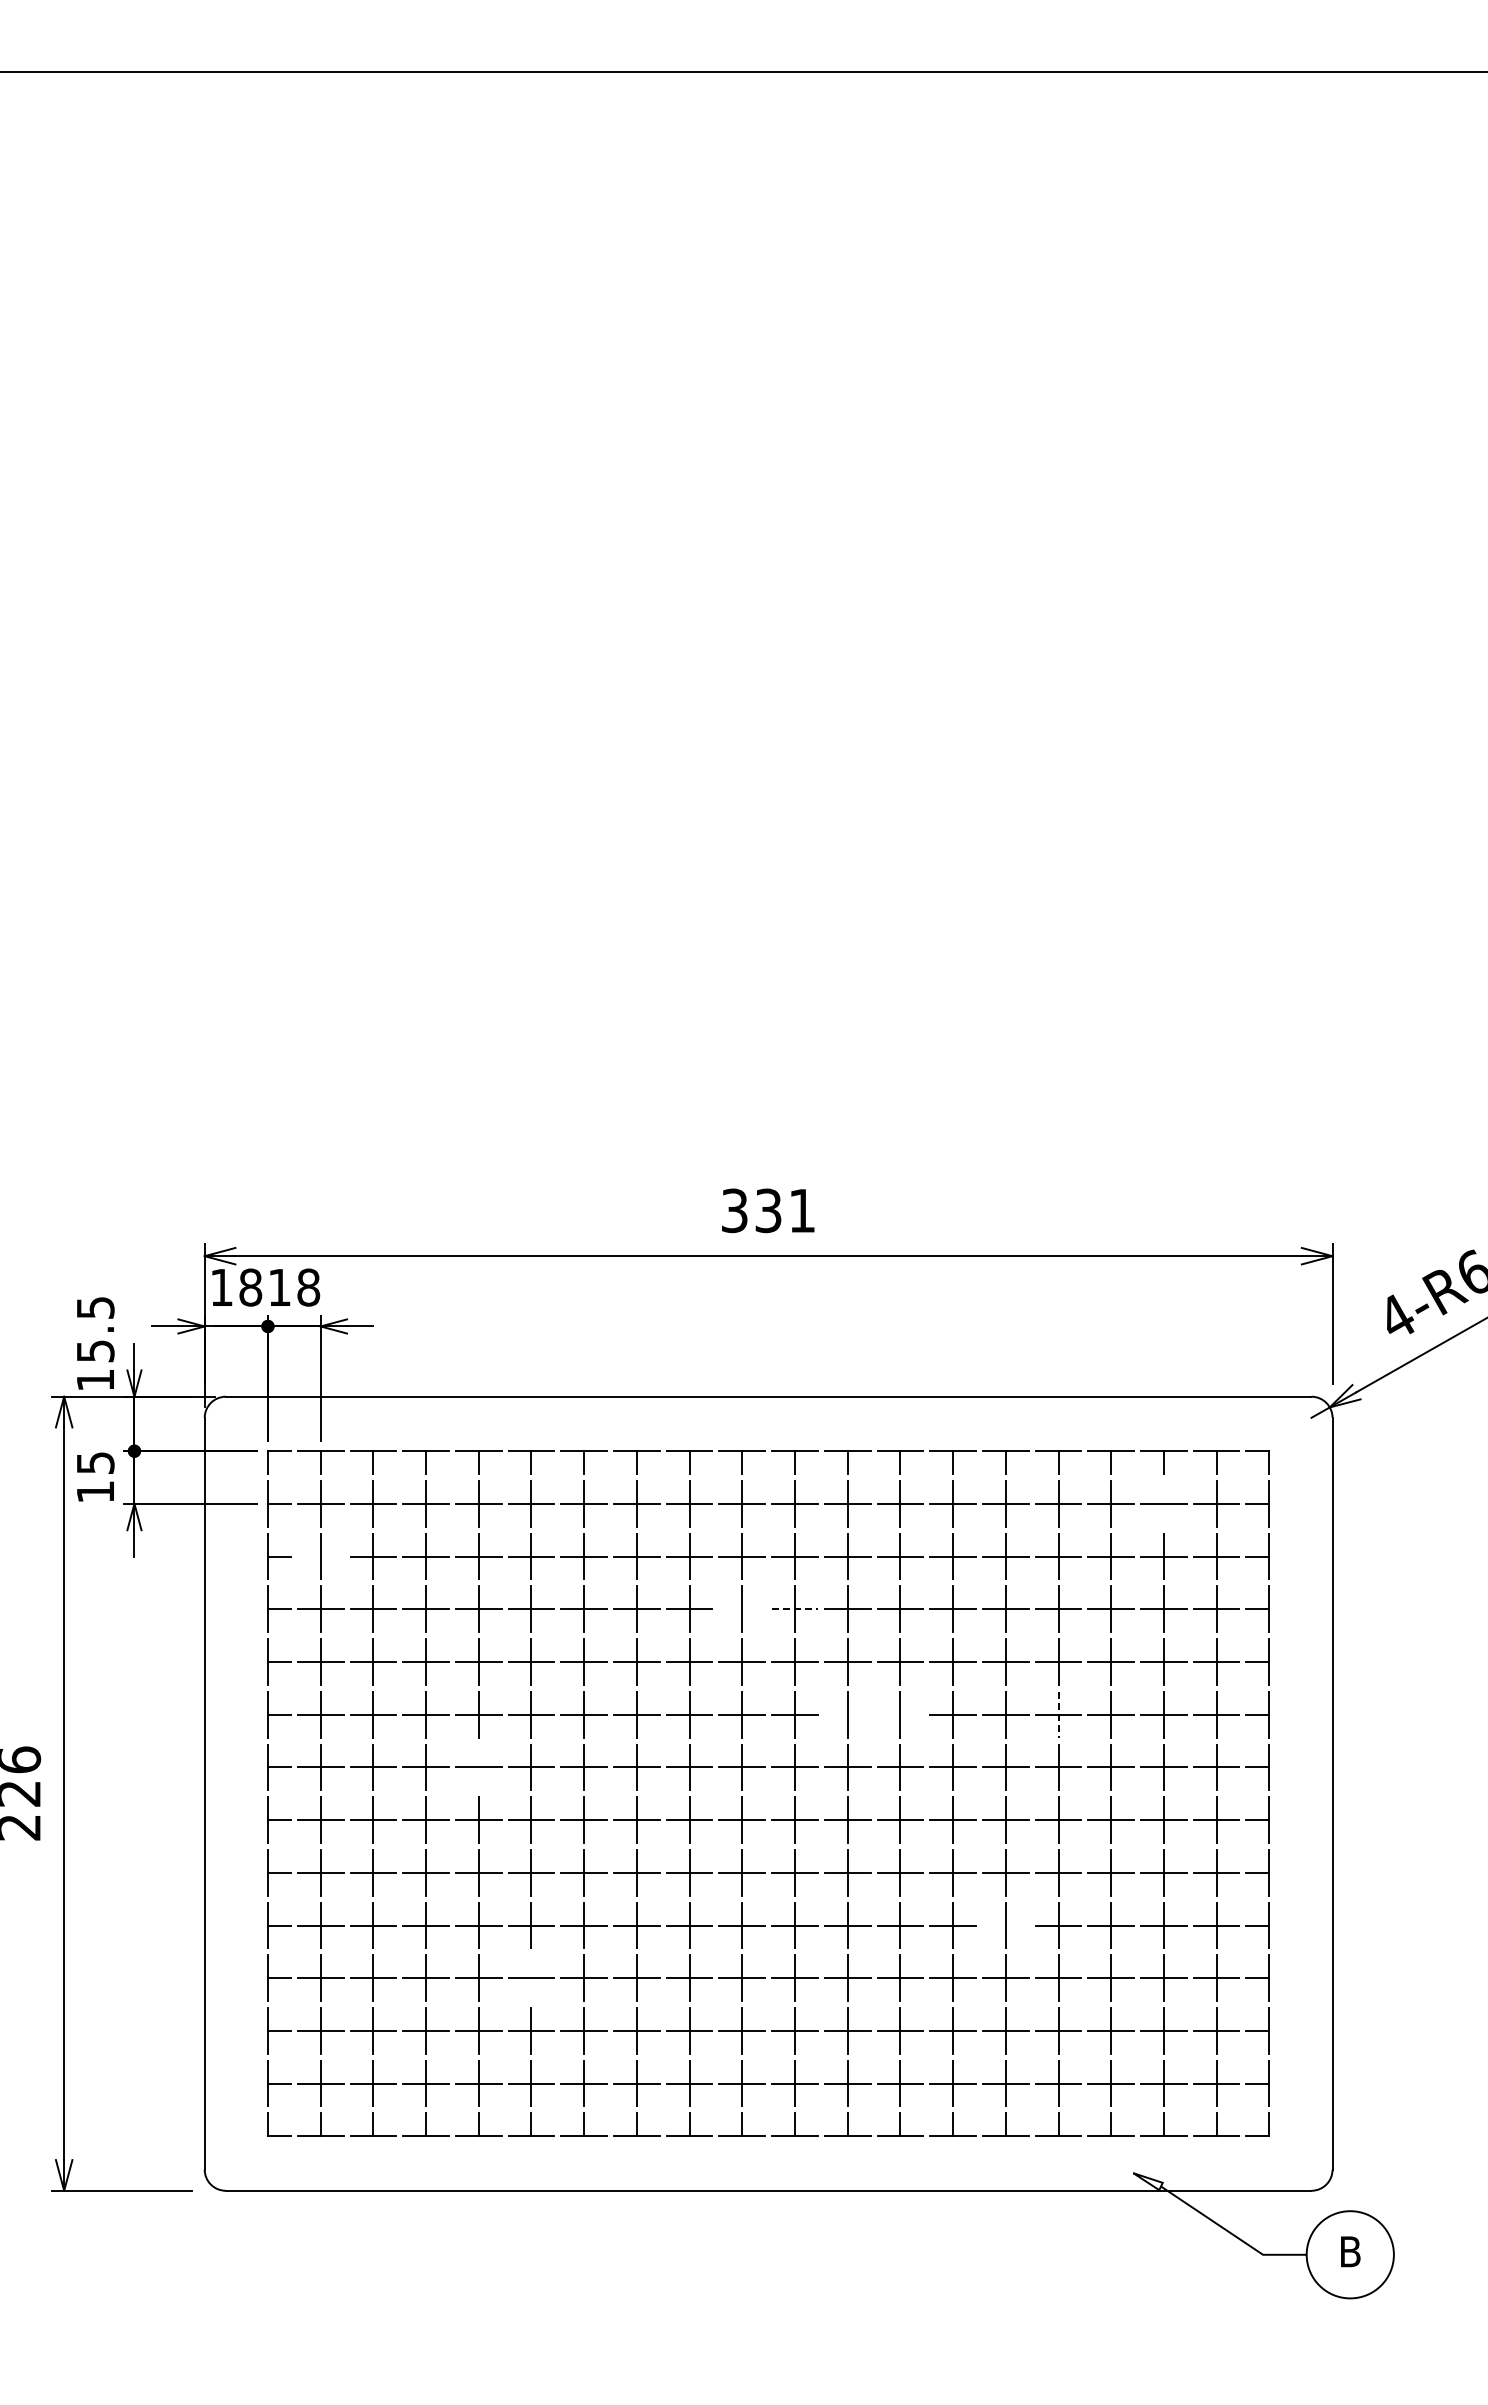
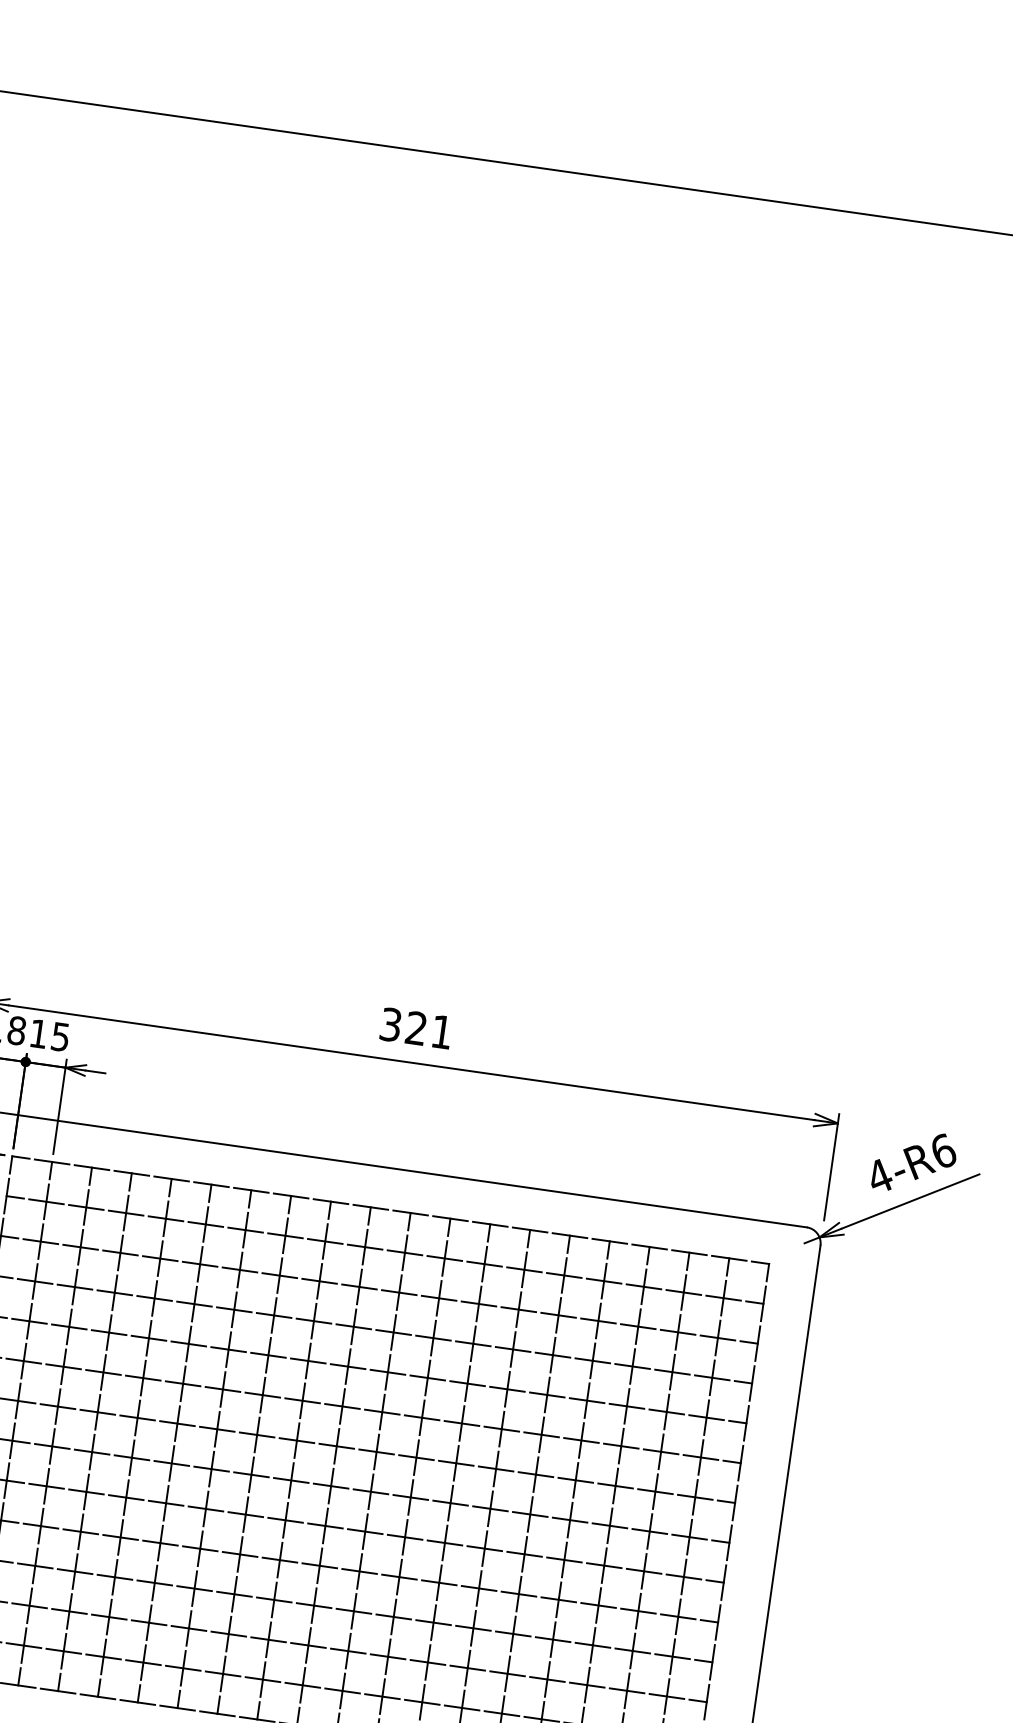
text: (768, 1210) -> (416, 1028), 331 -> 321
text: (308, 1287) -> (60, 1036), 18 -> 15
line: (1163, 1503) -> (683, 1292), added
line: (320, 1556) -> (40, 1241), added
line: (742, 1609) -> (353, 1326), added
line: (795, 1609) -> (393, 1332), dashed -> solid
line: (847, 1714) -> (421, 1417), added
line: (900, 1714) -> (462, 1423), added
line: (1058, 1714) -> (581, 1440), dashed -> solid
line: (478, 1767) -> (137, 1417), added
line: (1005, 1925) -> (518, 1594), added
line: (531, 1978) -> (154, 1583), added

